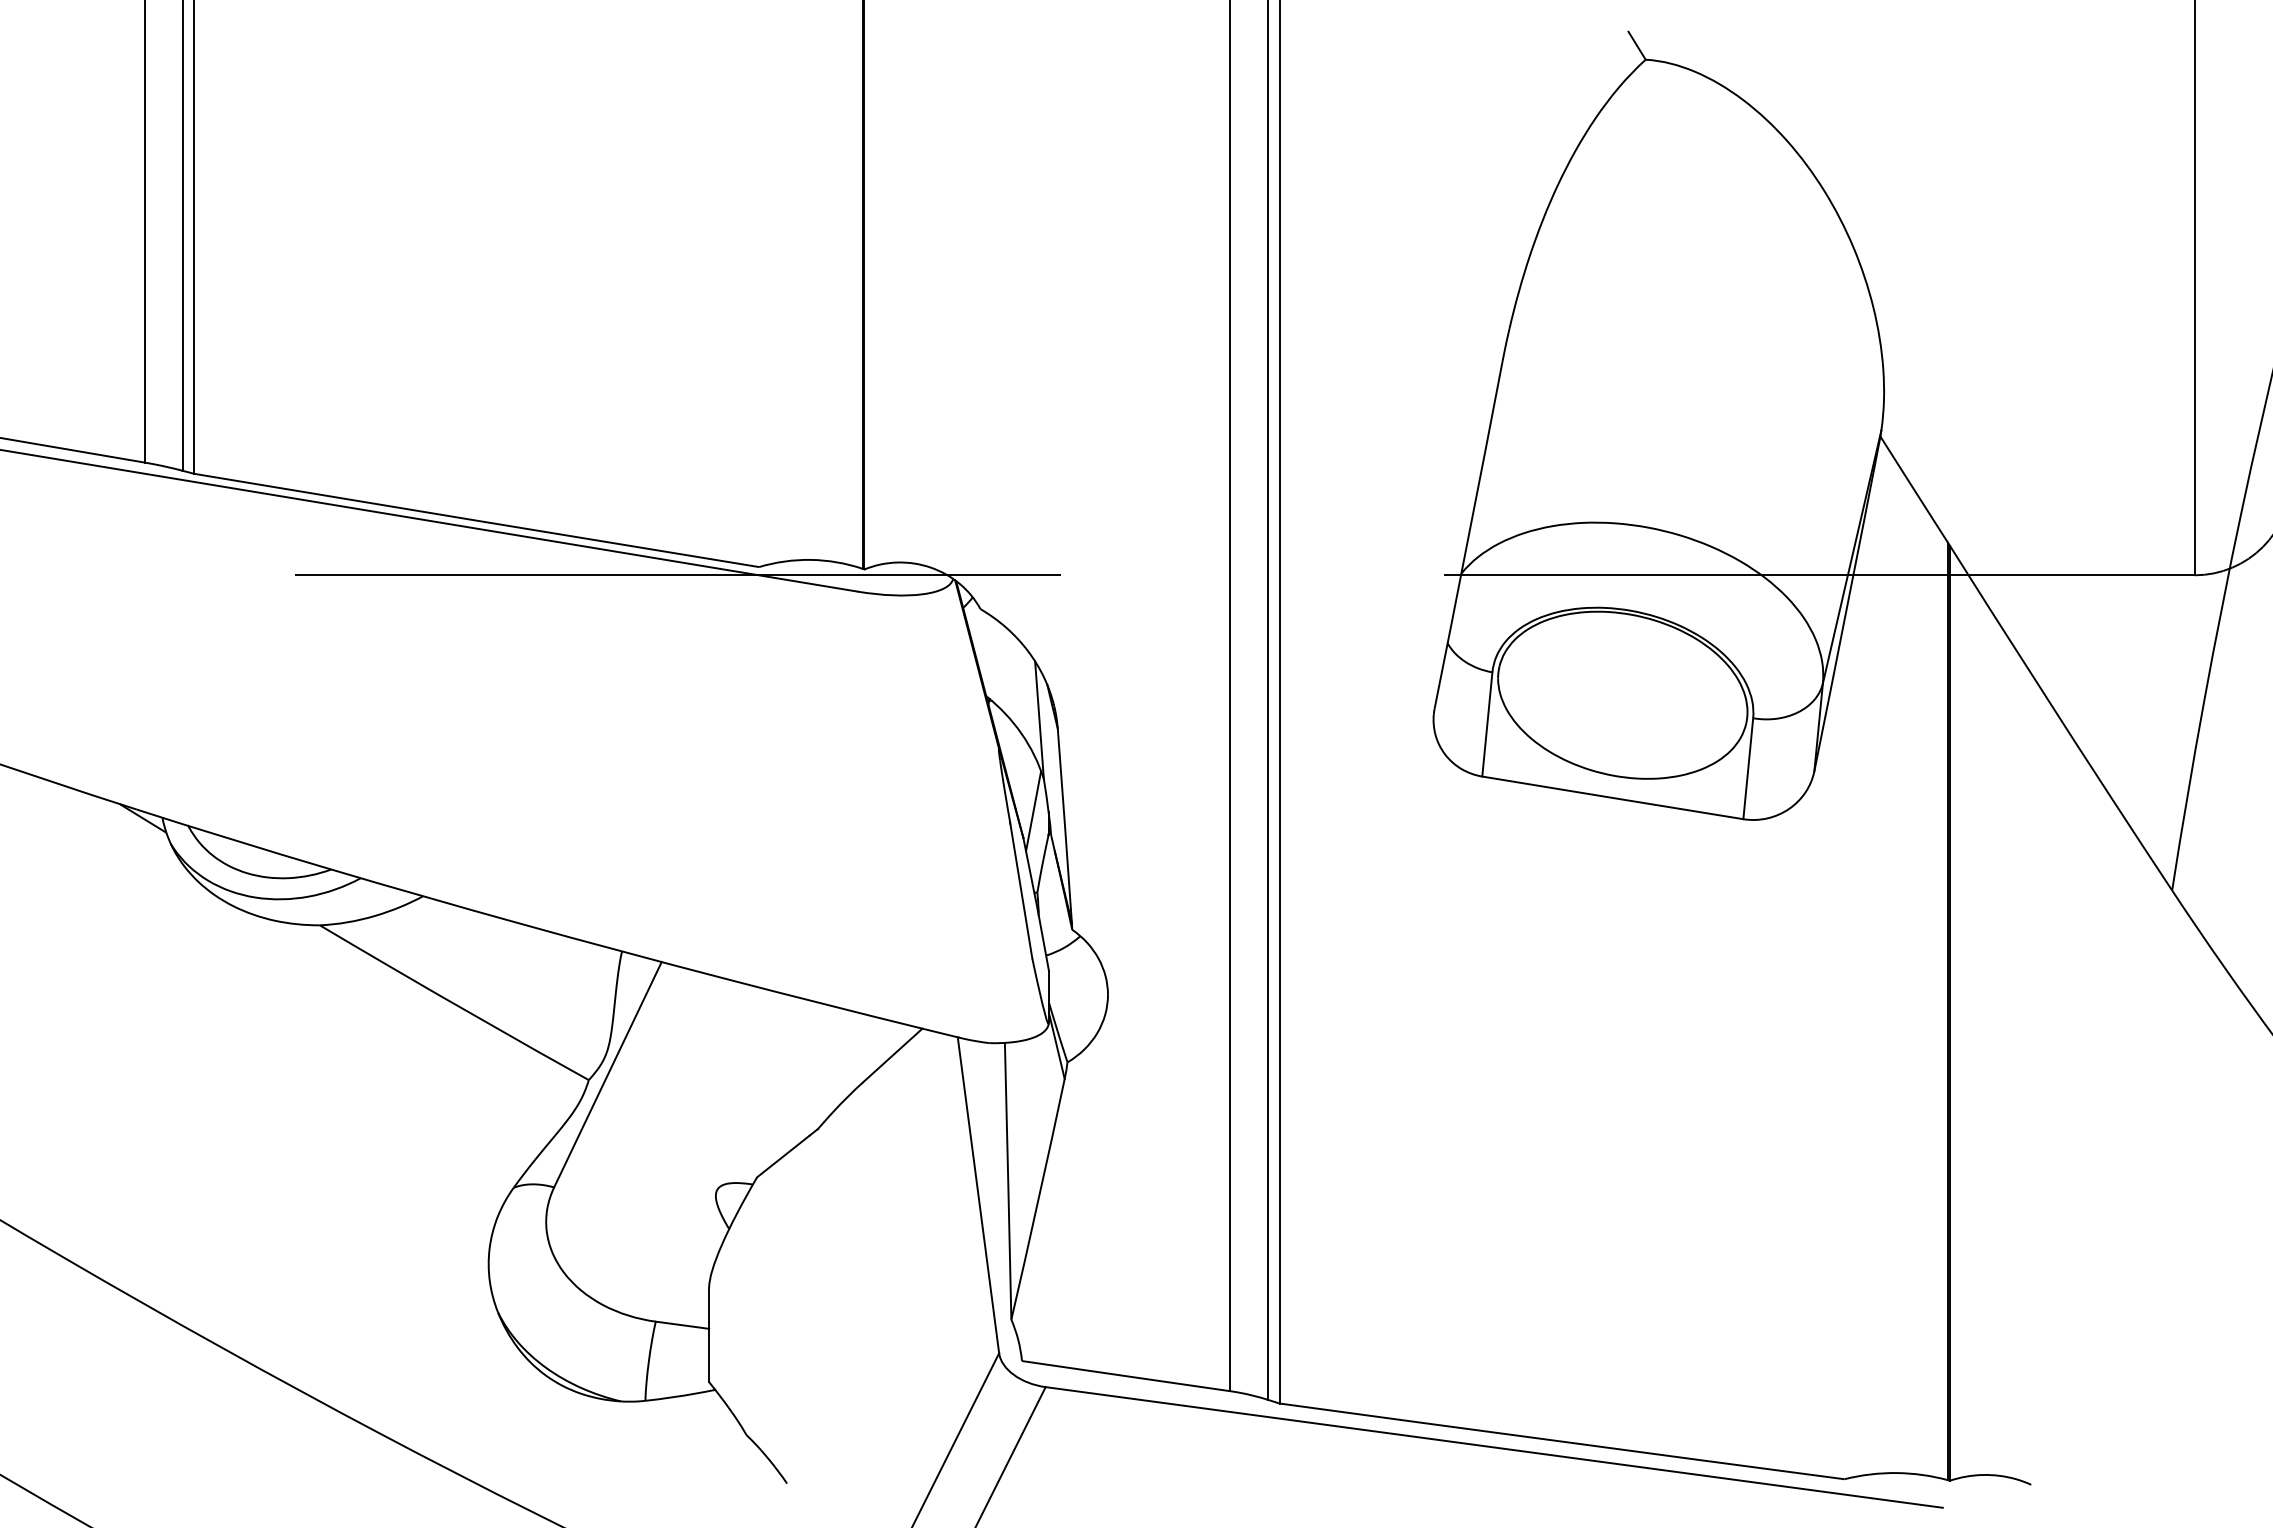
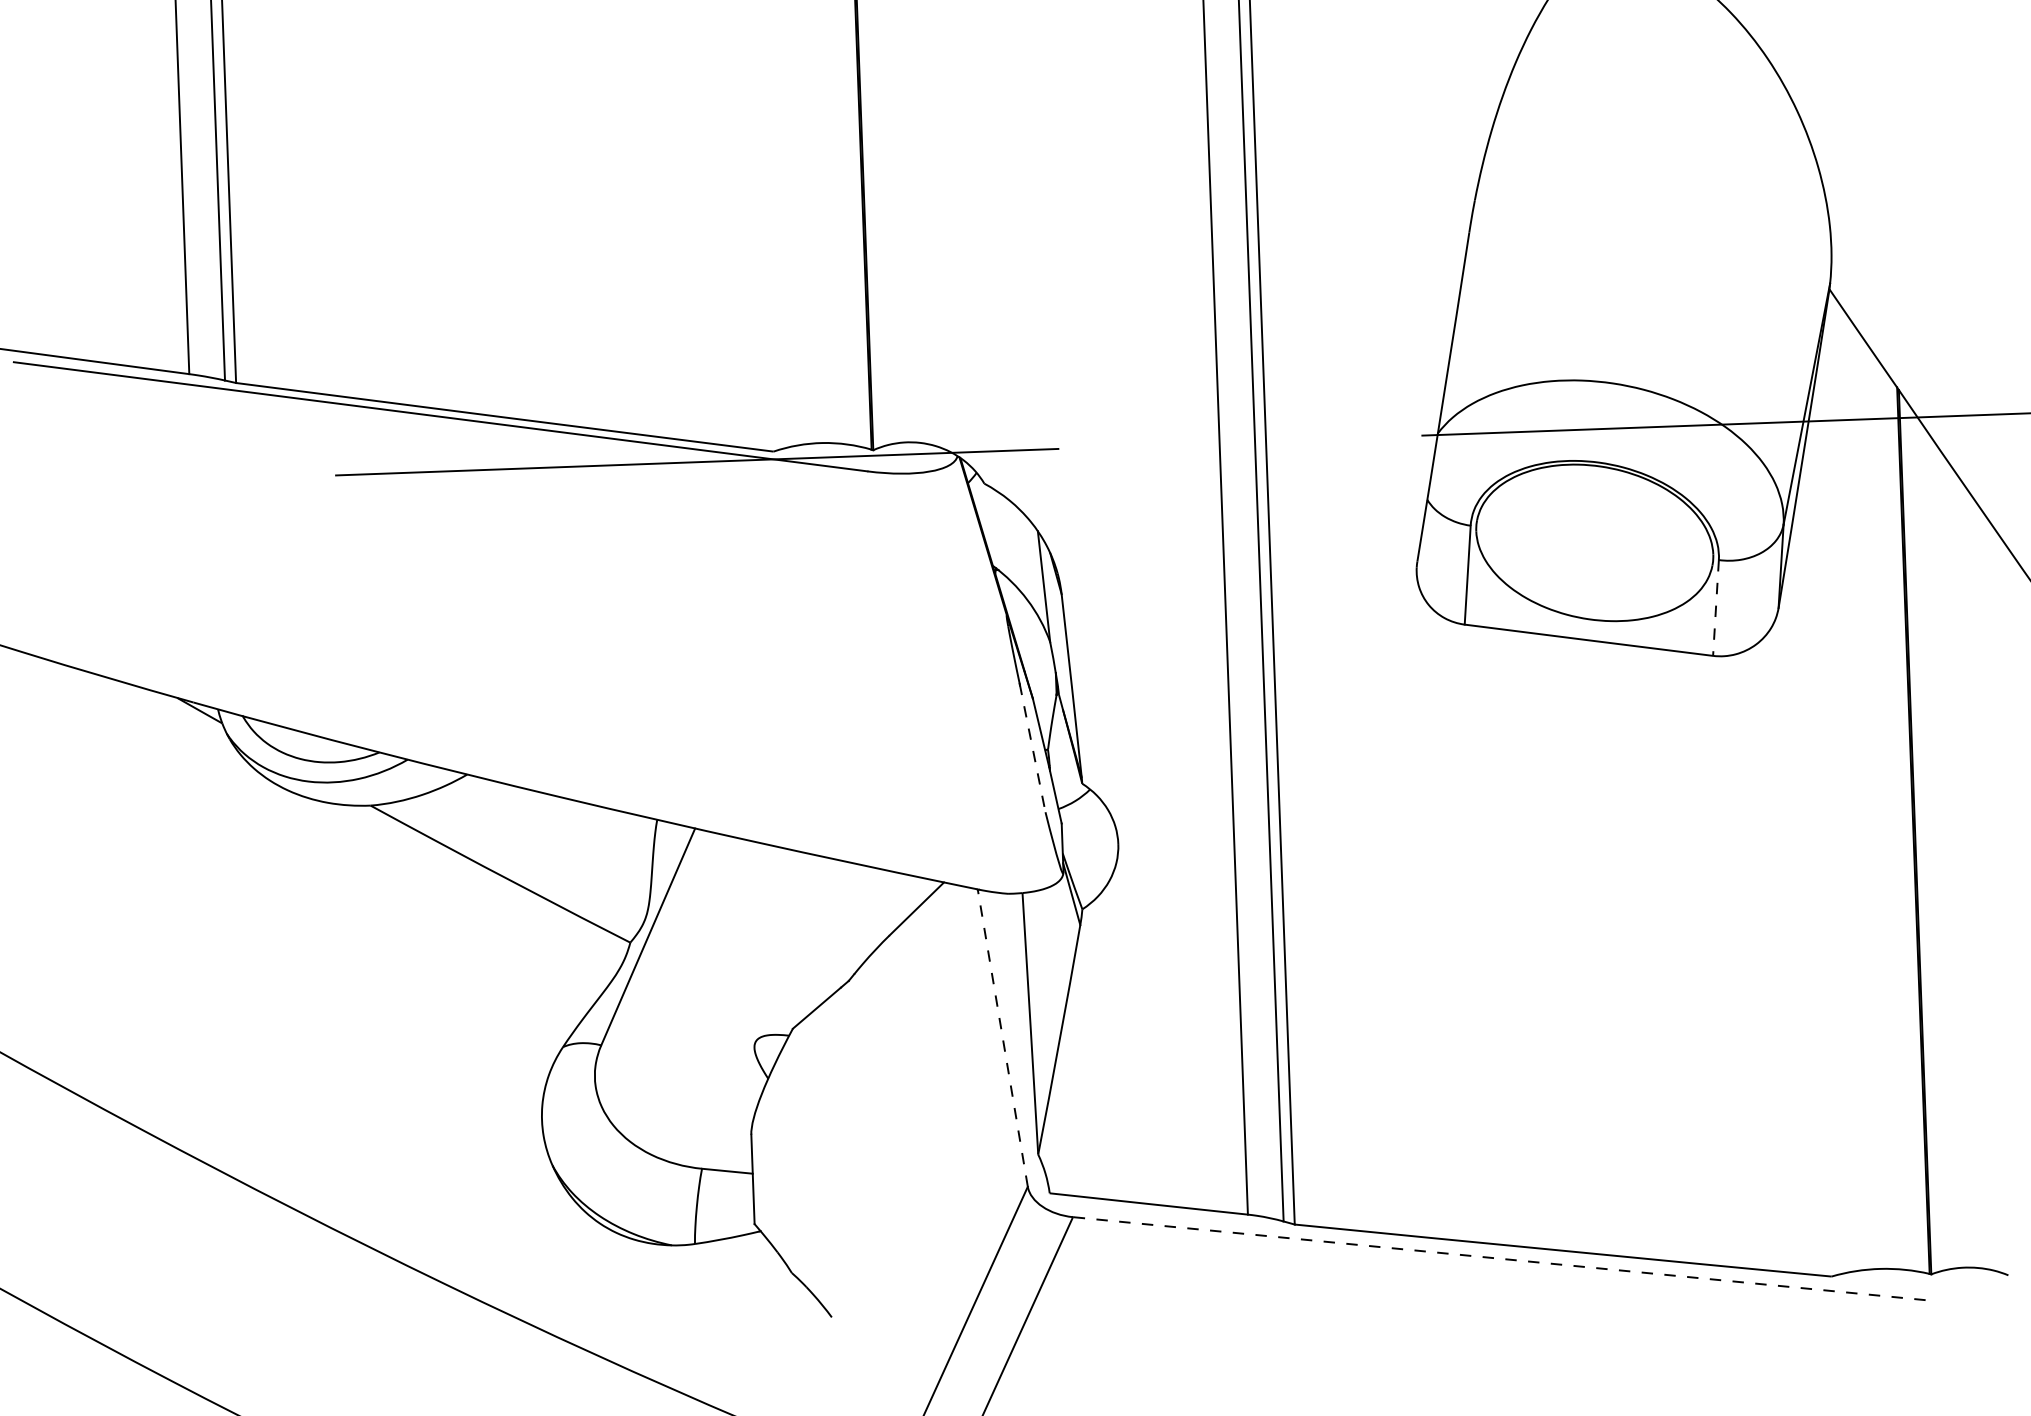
line: (1748, 768) -> (1716, 607), solid -> dashed
line: (1033, 811) -> (1041, 673), removed
line: (1021, 890) -> (1032, 748), solid -> dashed
line: (978, 1194) -> (1002, 1037), solid -> dashed
line: (1494, 1447) -> (1499, 1258), solid -> dashed

